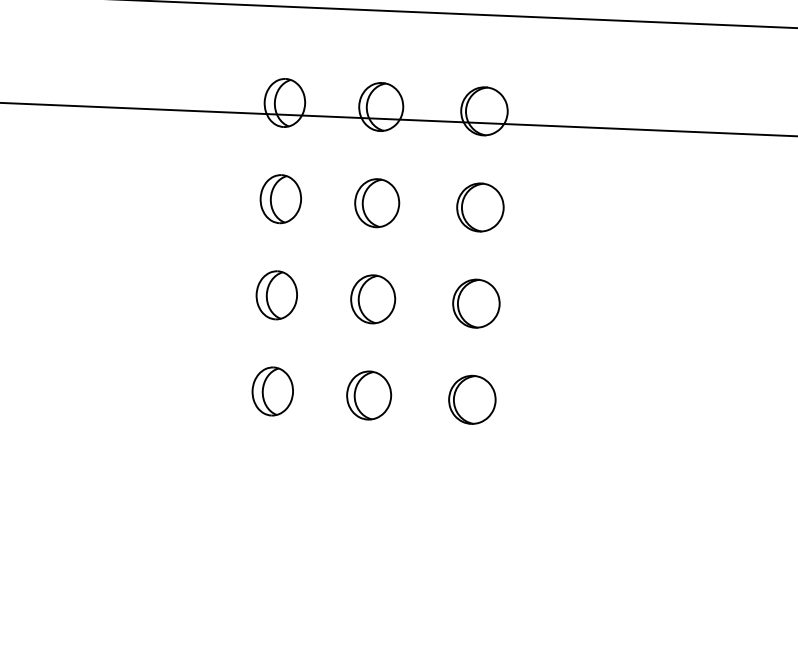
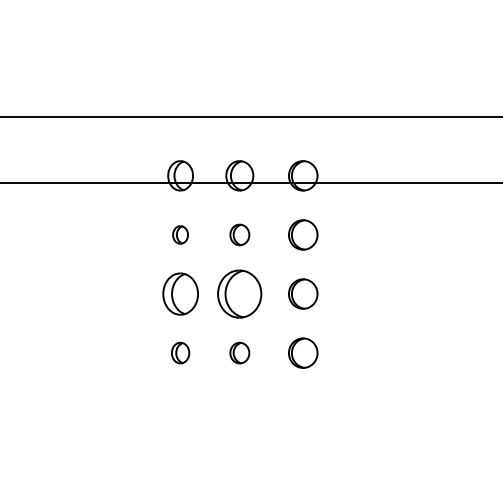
part: (280, 198) -> (180, 234), size x0.6
part: (376, 202) -> (239, 234), size x0.7
part: (276, 294) -> (180, 293), size x1.4
part: (372, 298) -> (239, 293), size x1.6
part: (272, 390) -> (180, 352), size x0.7
part: (368, 394) -> (239, 352), size x0.7

